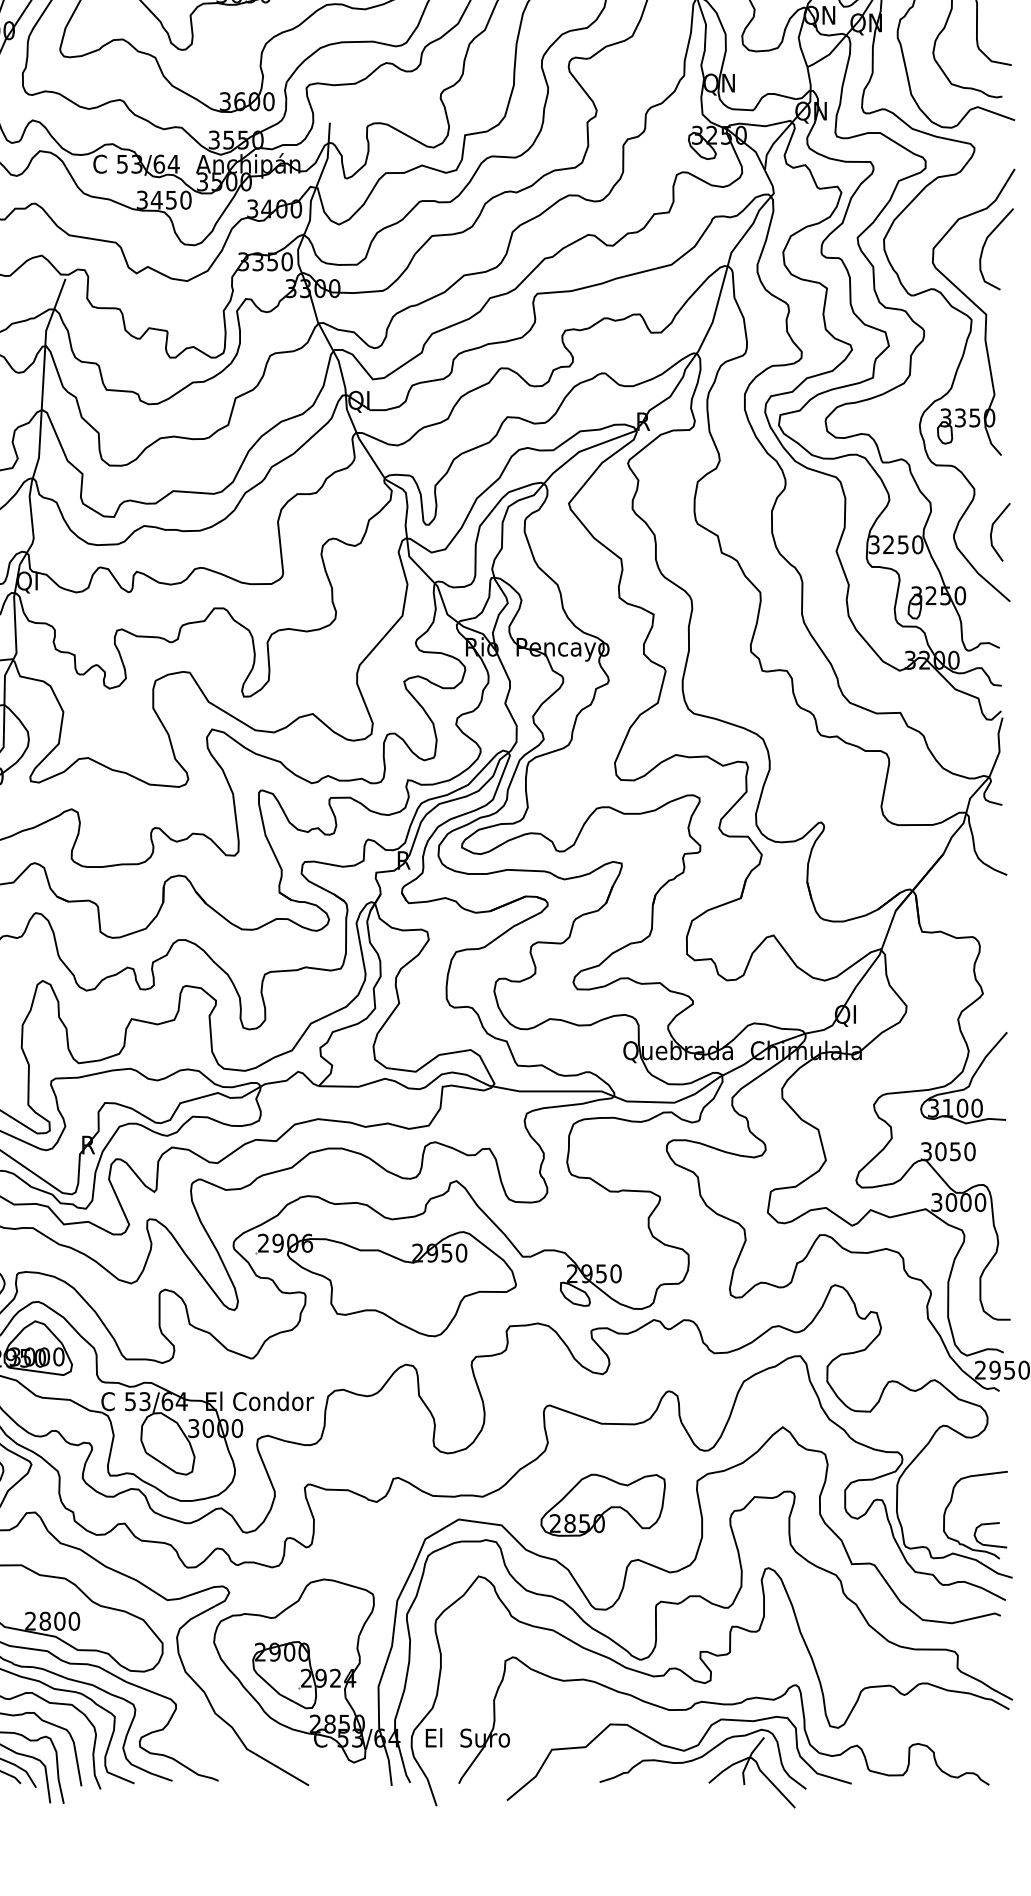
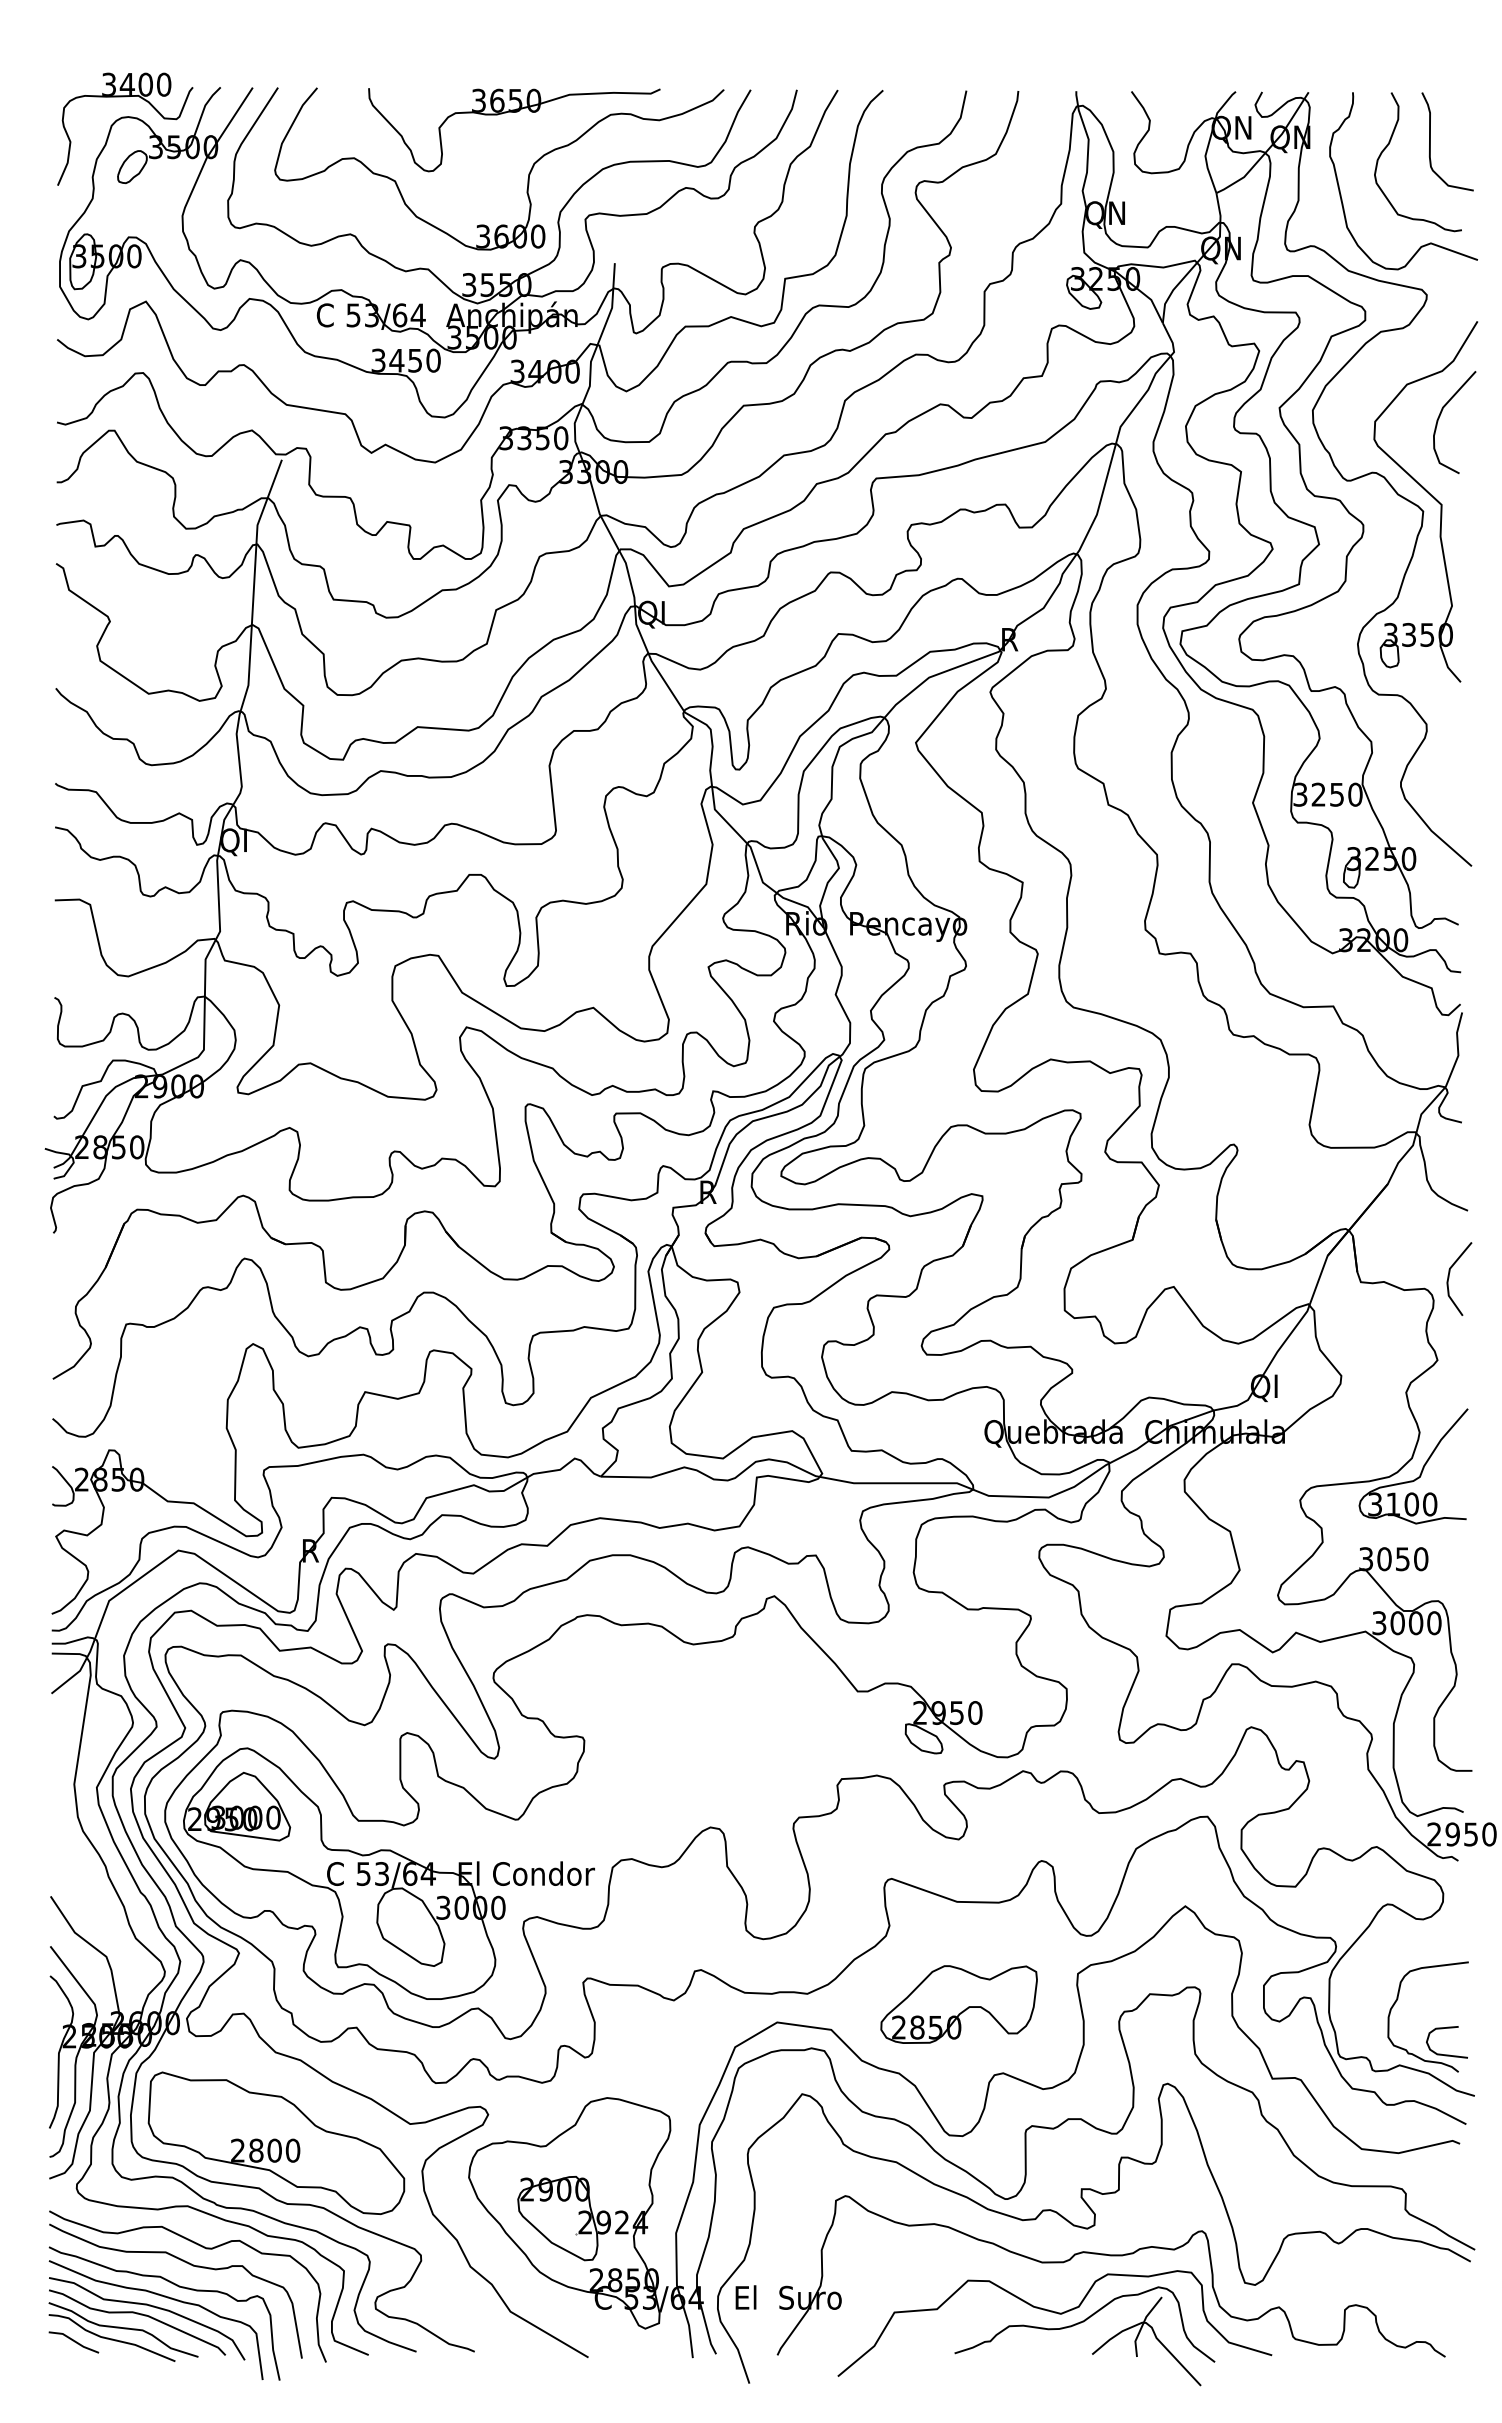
line: (992, 531) -> (1449, 1278), moved
part: (385, 1283) -> (685, 1725), removed

